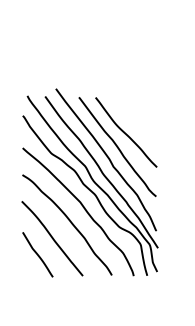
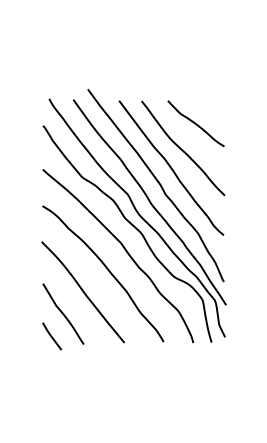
curve: (135, 114) -> (195, 123), added
line: (29, 271) -> (52, 336), added

